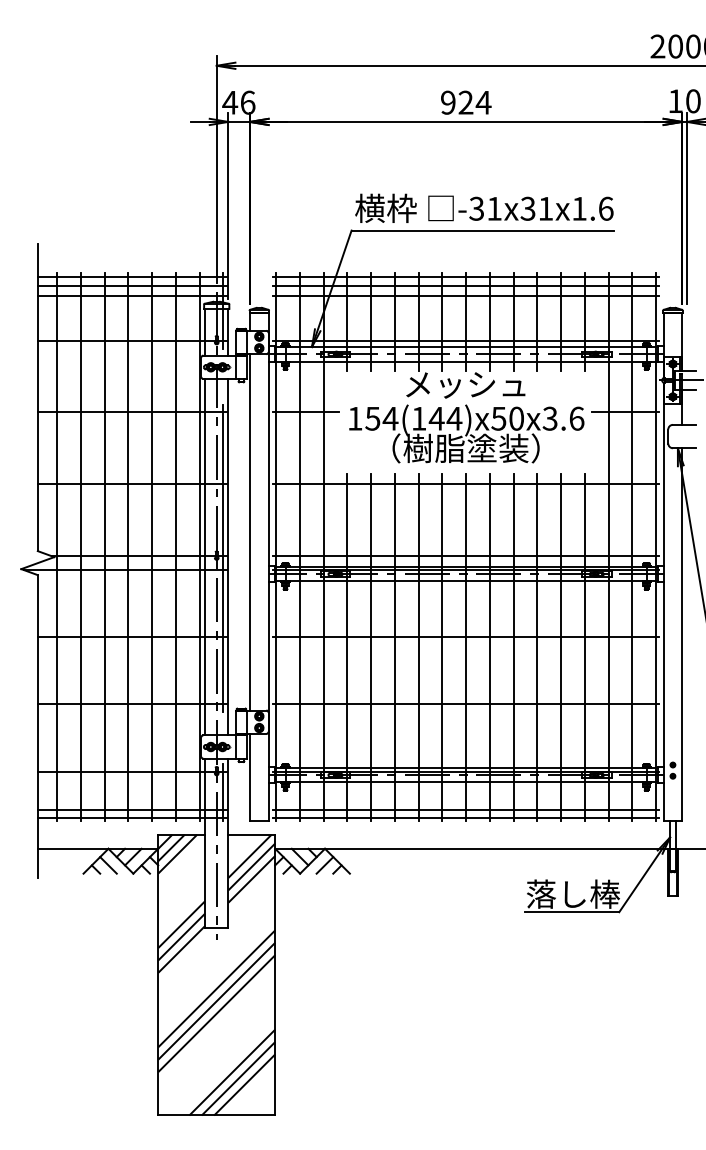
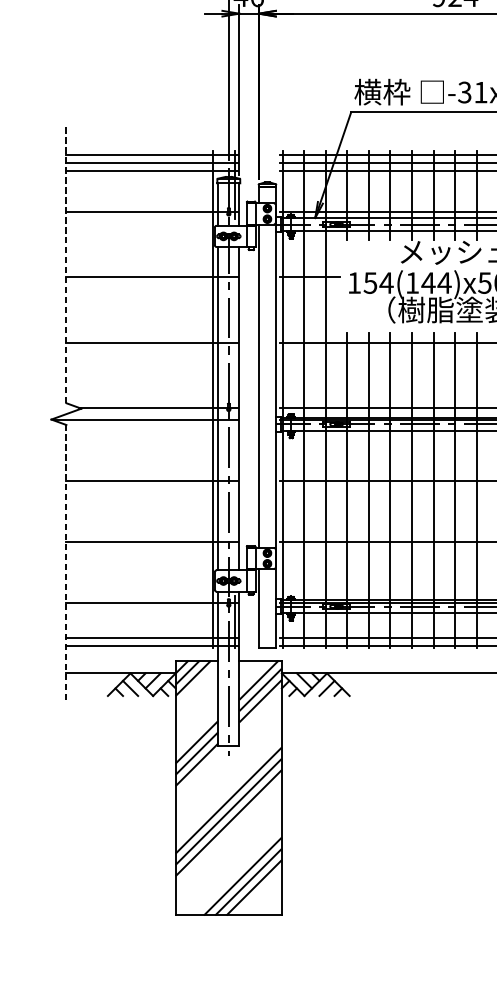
line: (37, 397) -> (66, 263), solid -> dashed
line: (57, 546) -> (84, 399), removed
line: (80, 546) -> (105, 399), removed
line: (104, 546) -> (126, 399), removed
line: (128, 546) -> (148, 399), removed
line: (152, 546) -> (170, 399), removed
line: (175, 546) -> (191, 399), removed
line: (223, 558) -> (234, 409), removed
line: (37, 726) -> (66, 562), solid -> dashed

